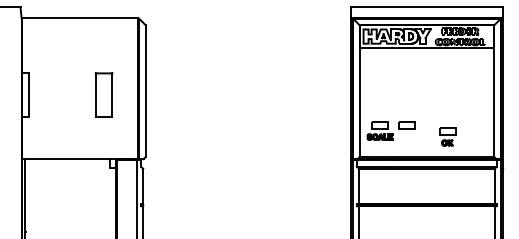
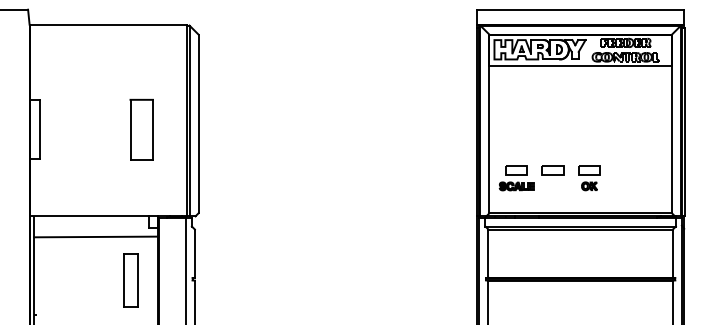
part: (447, 136) -> (589, 177), moved
line: (70, 174) -> (96, 237), added
part: (95, 205) -> (130, 279), added

